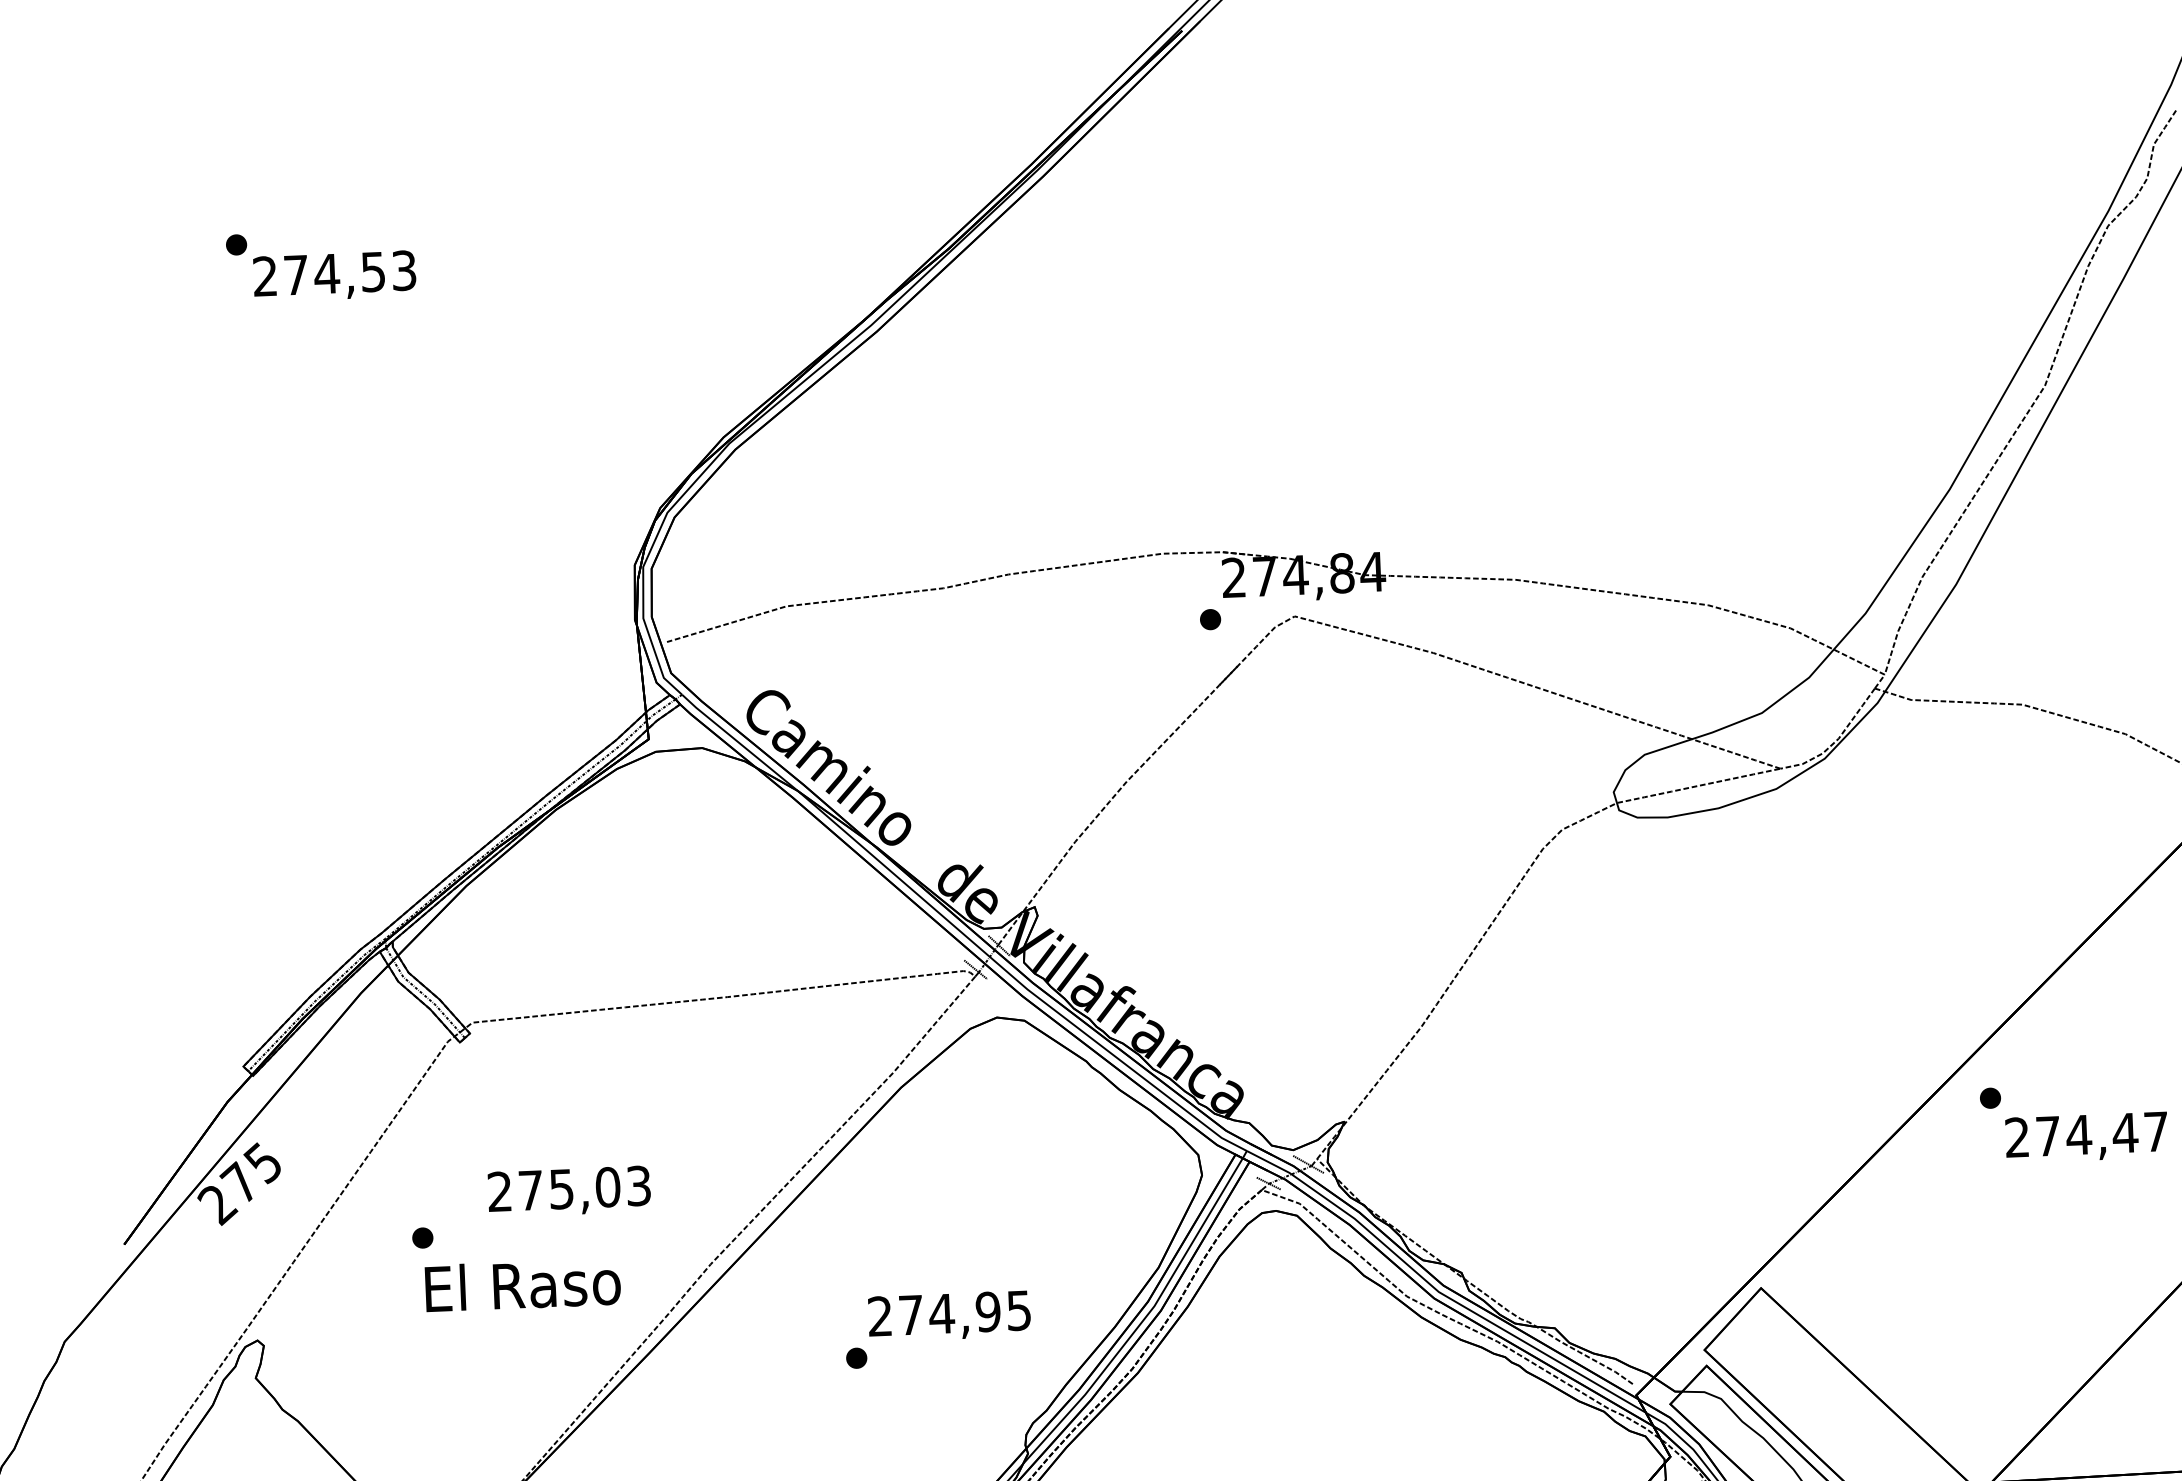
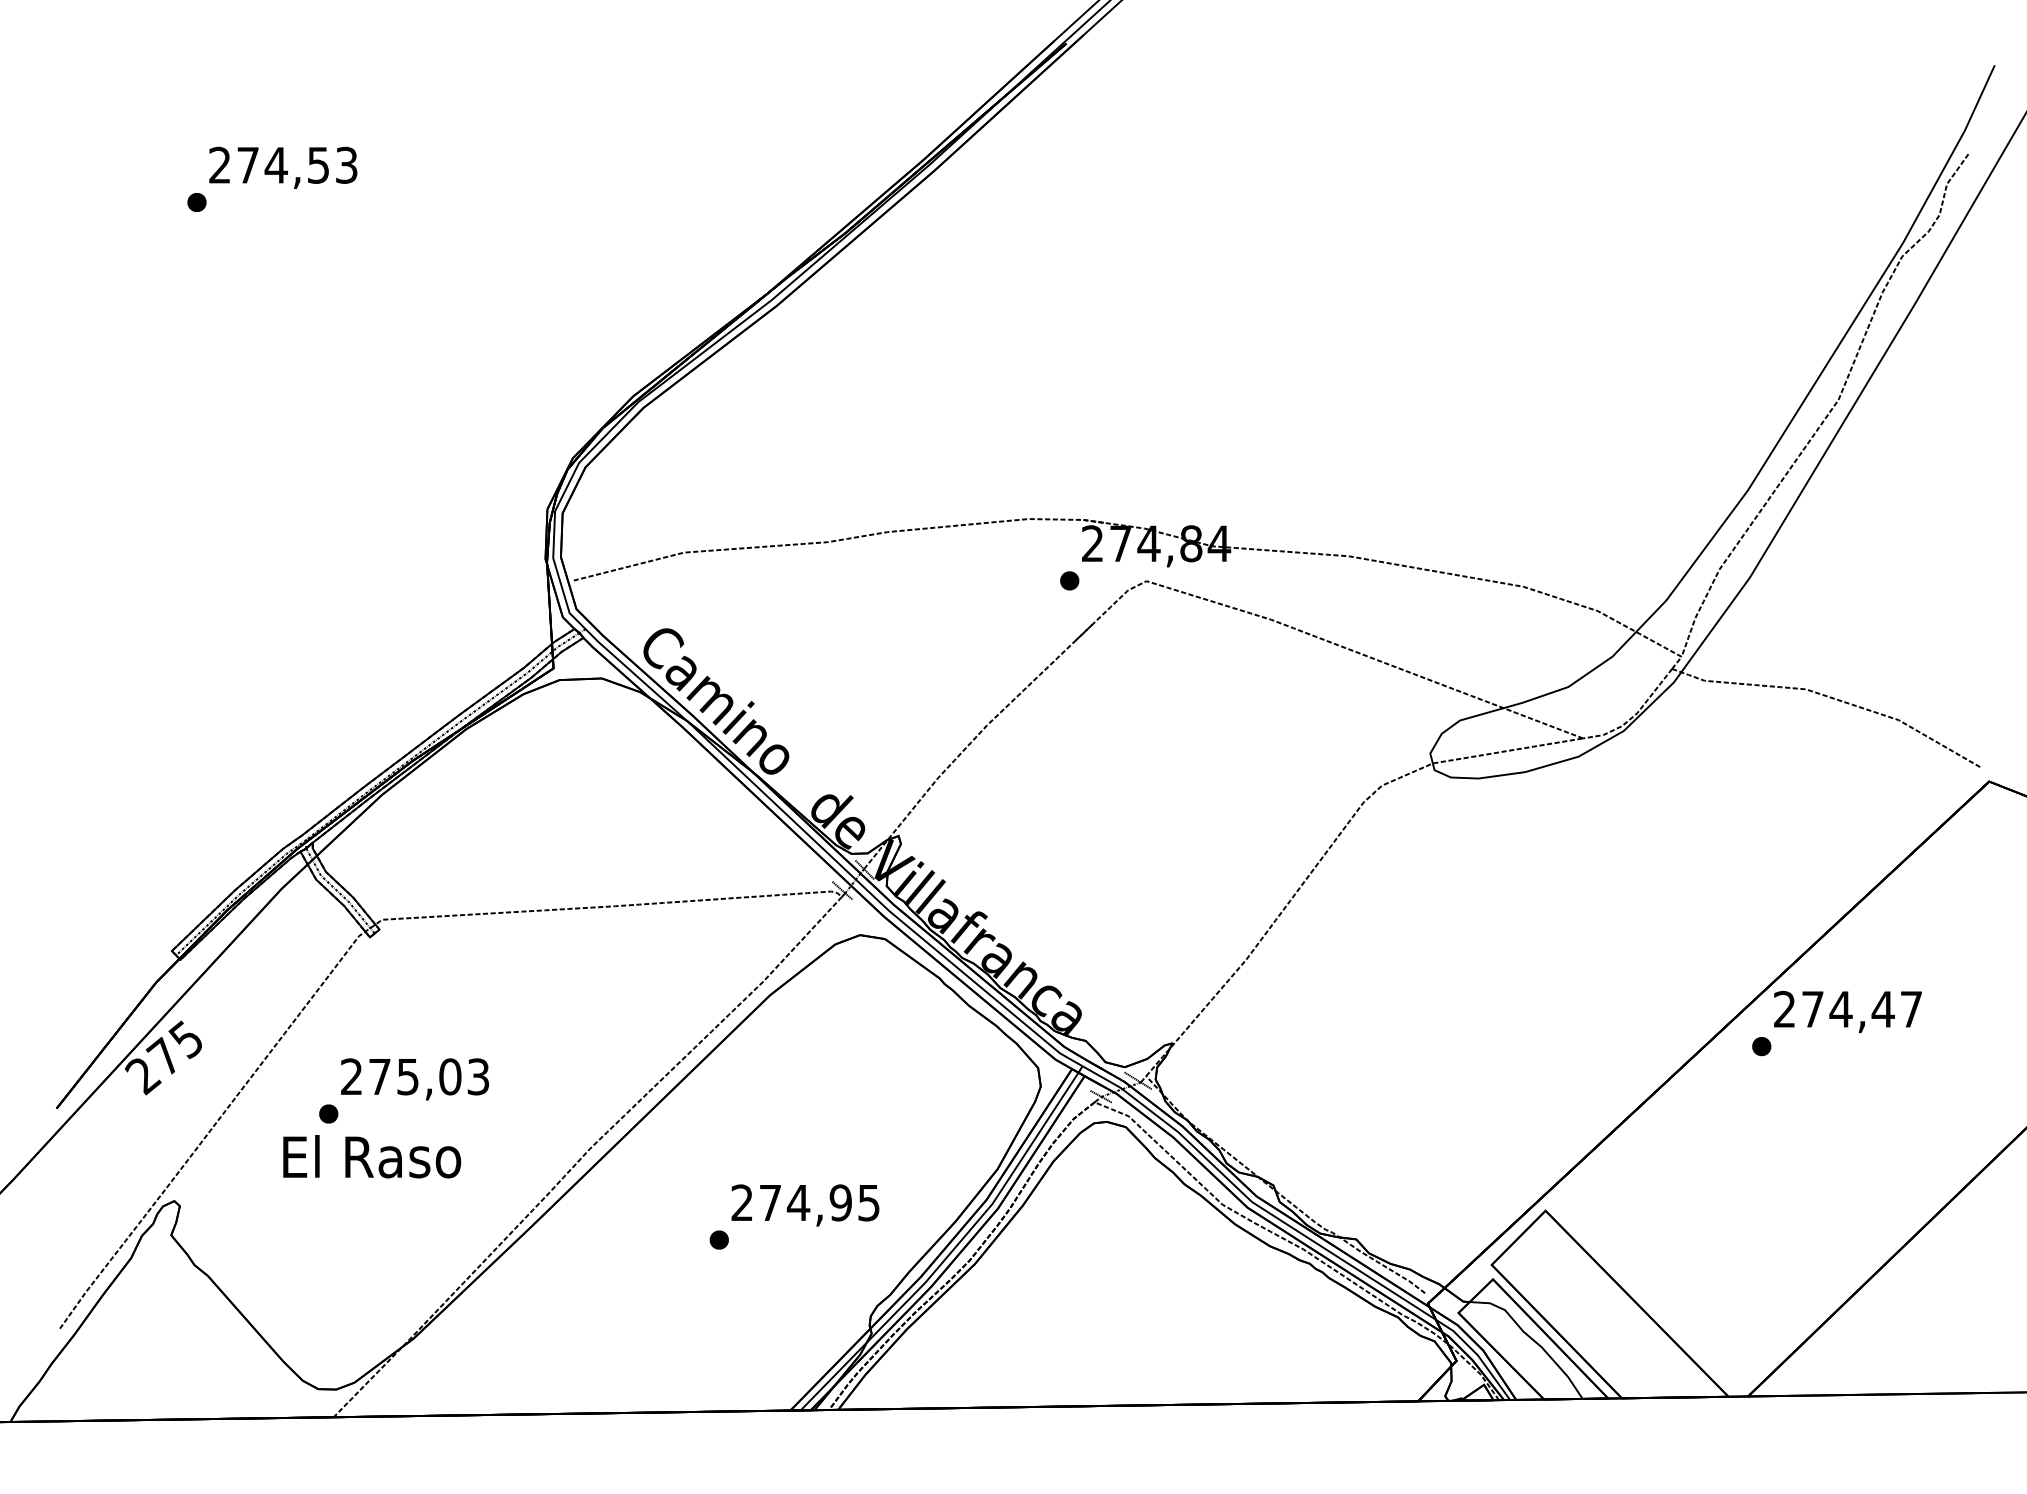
text: (335, 275) -> (283, 167), moved
text: (2086, 1137) -> (1847, 1011), moved
text: (569, 1191) -> (415, 1079), moved
text: (523, 1284) -> (372, 1156), moved

